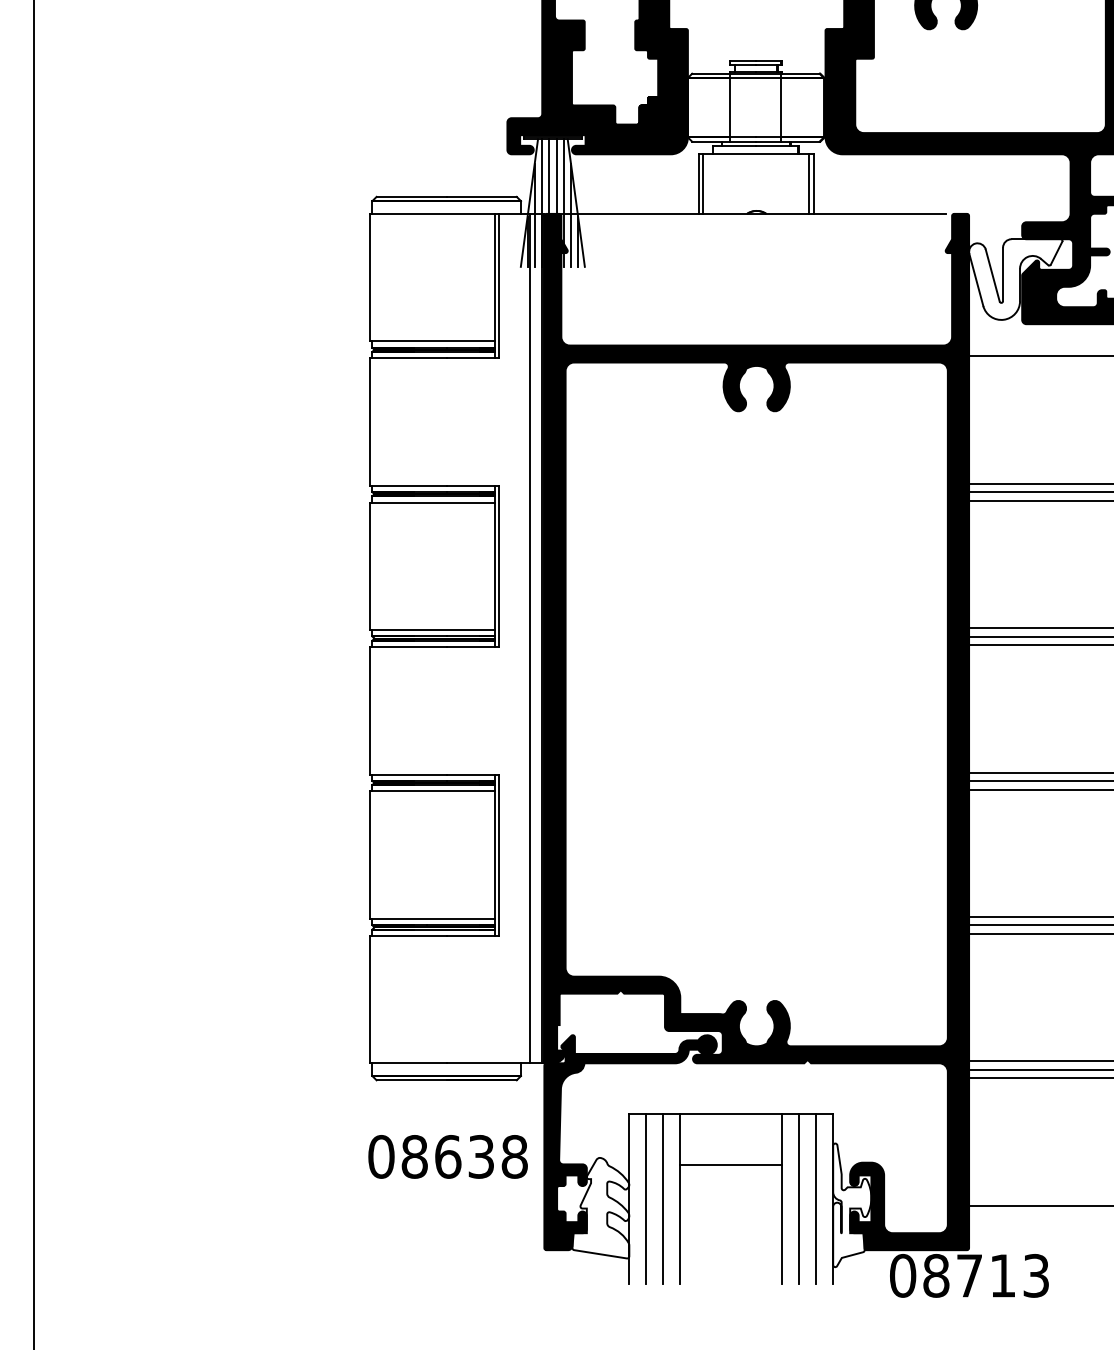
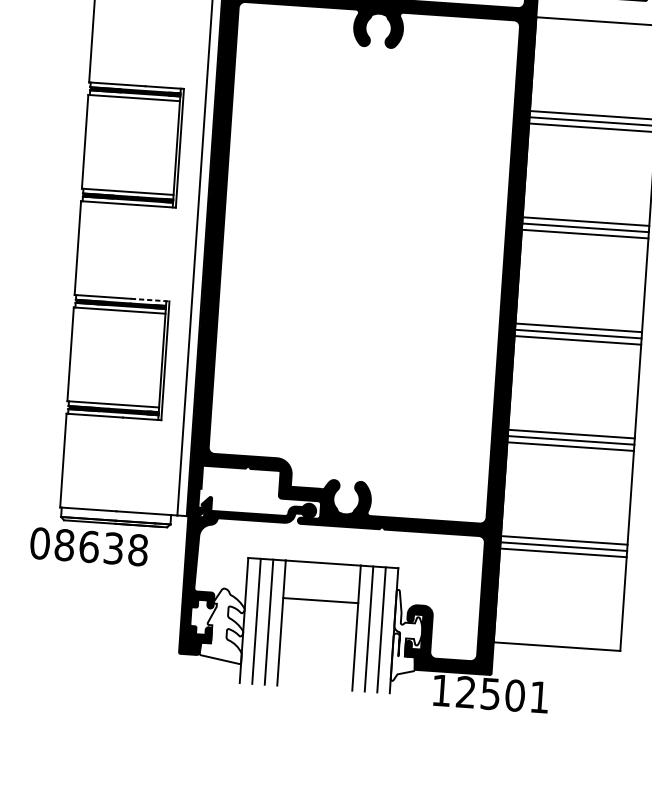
line: (473, 774) -> (150, 300), solid -> dashed
text: (447, 1156) -> (88, 546), moved
text: (969, 1275) -> (490, 693), 08713 -> 12501

